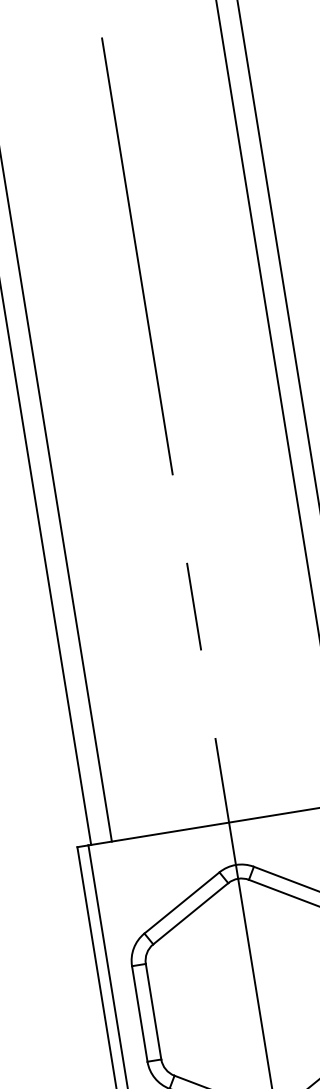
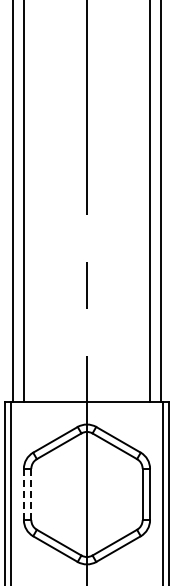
line: (153, 1011) -> (31, 494), solid -> dashed
line: (139, 1014) -> (23, 494), solid -> dashed

